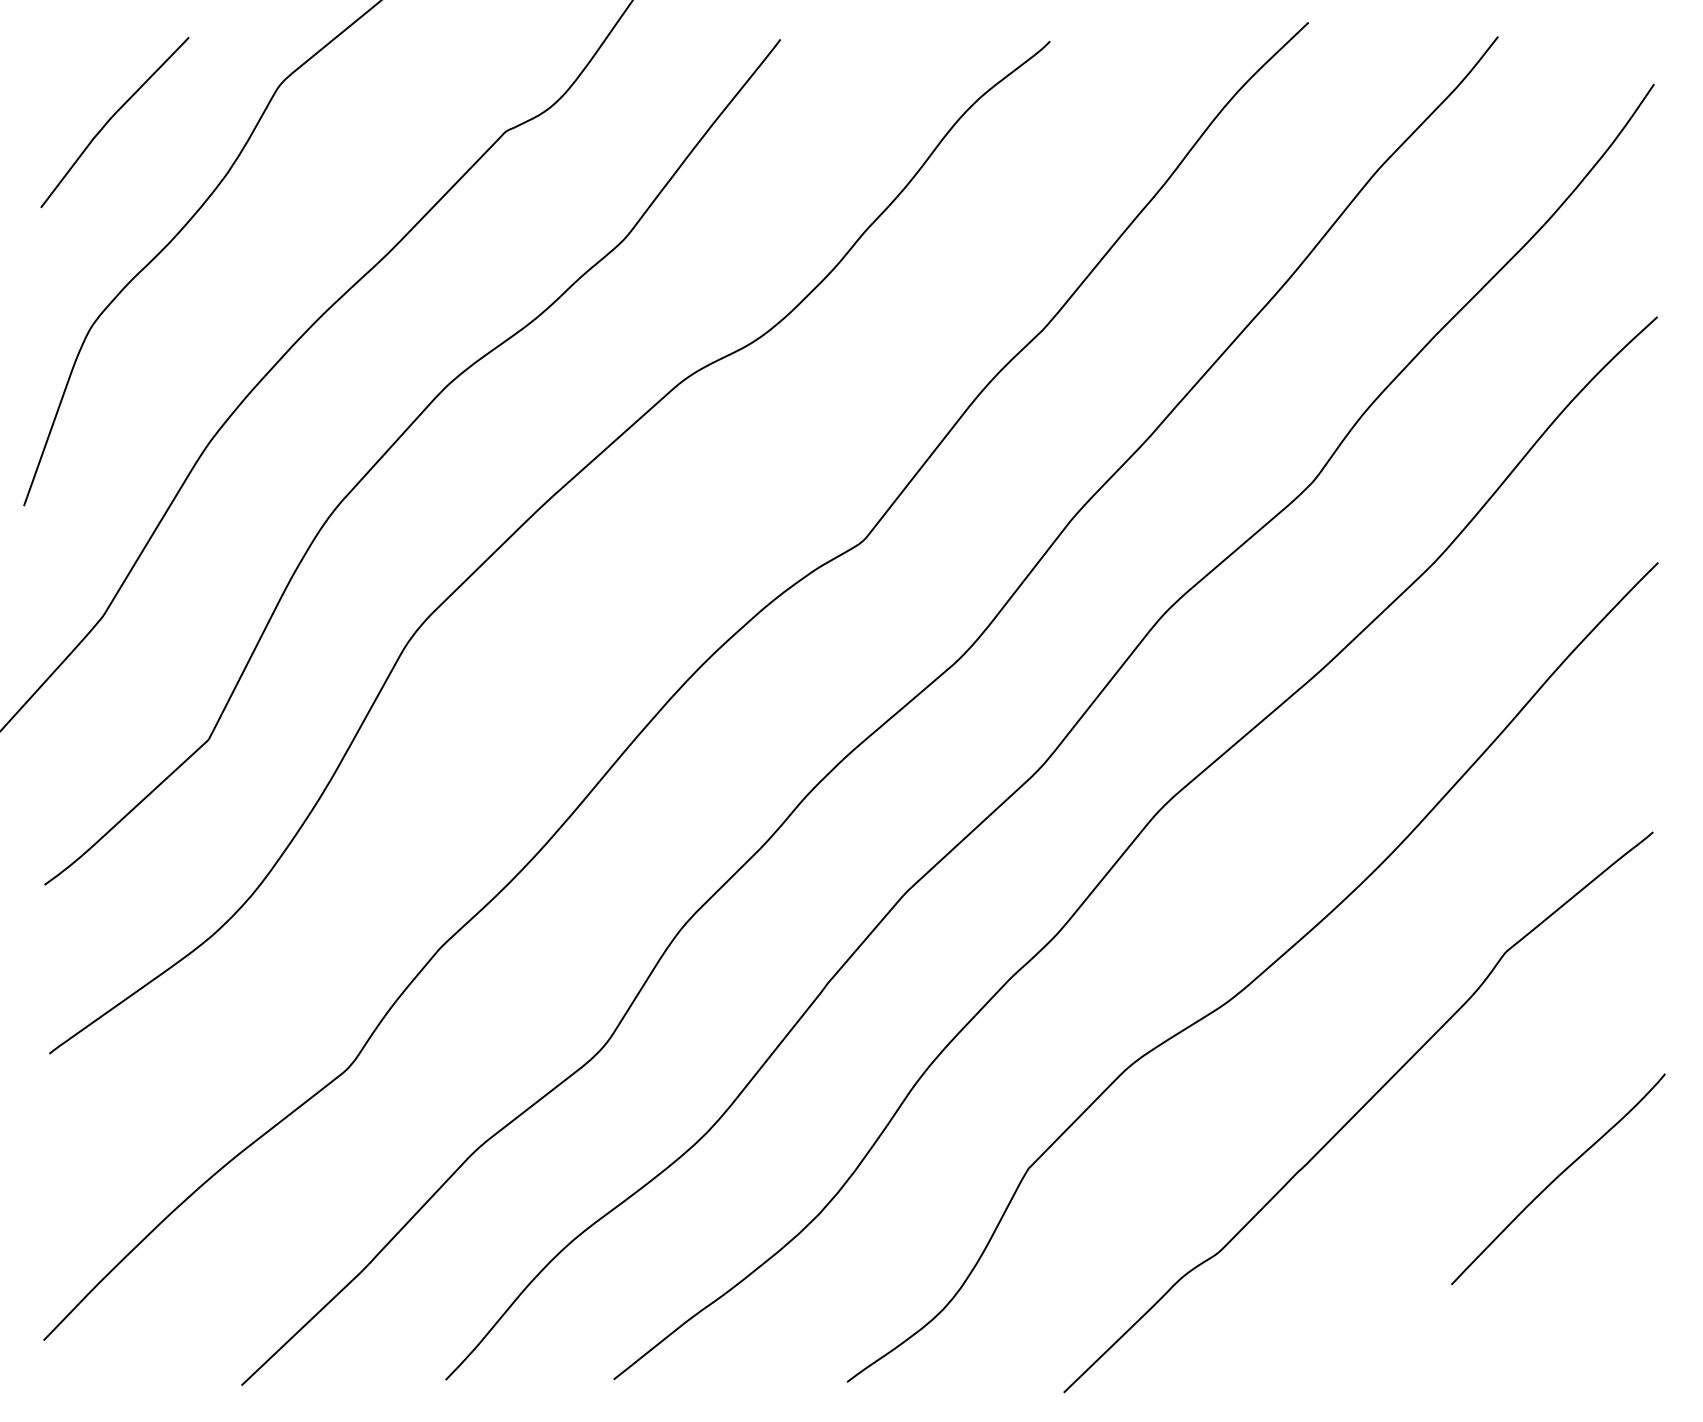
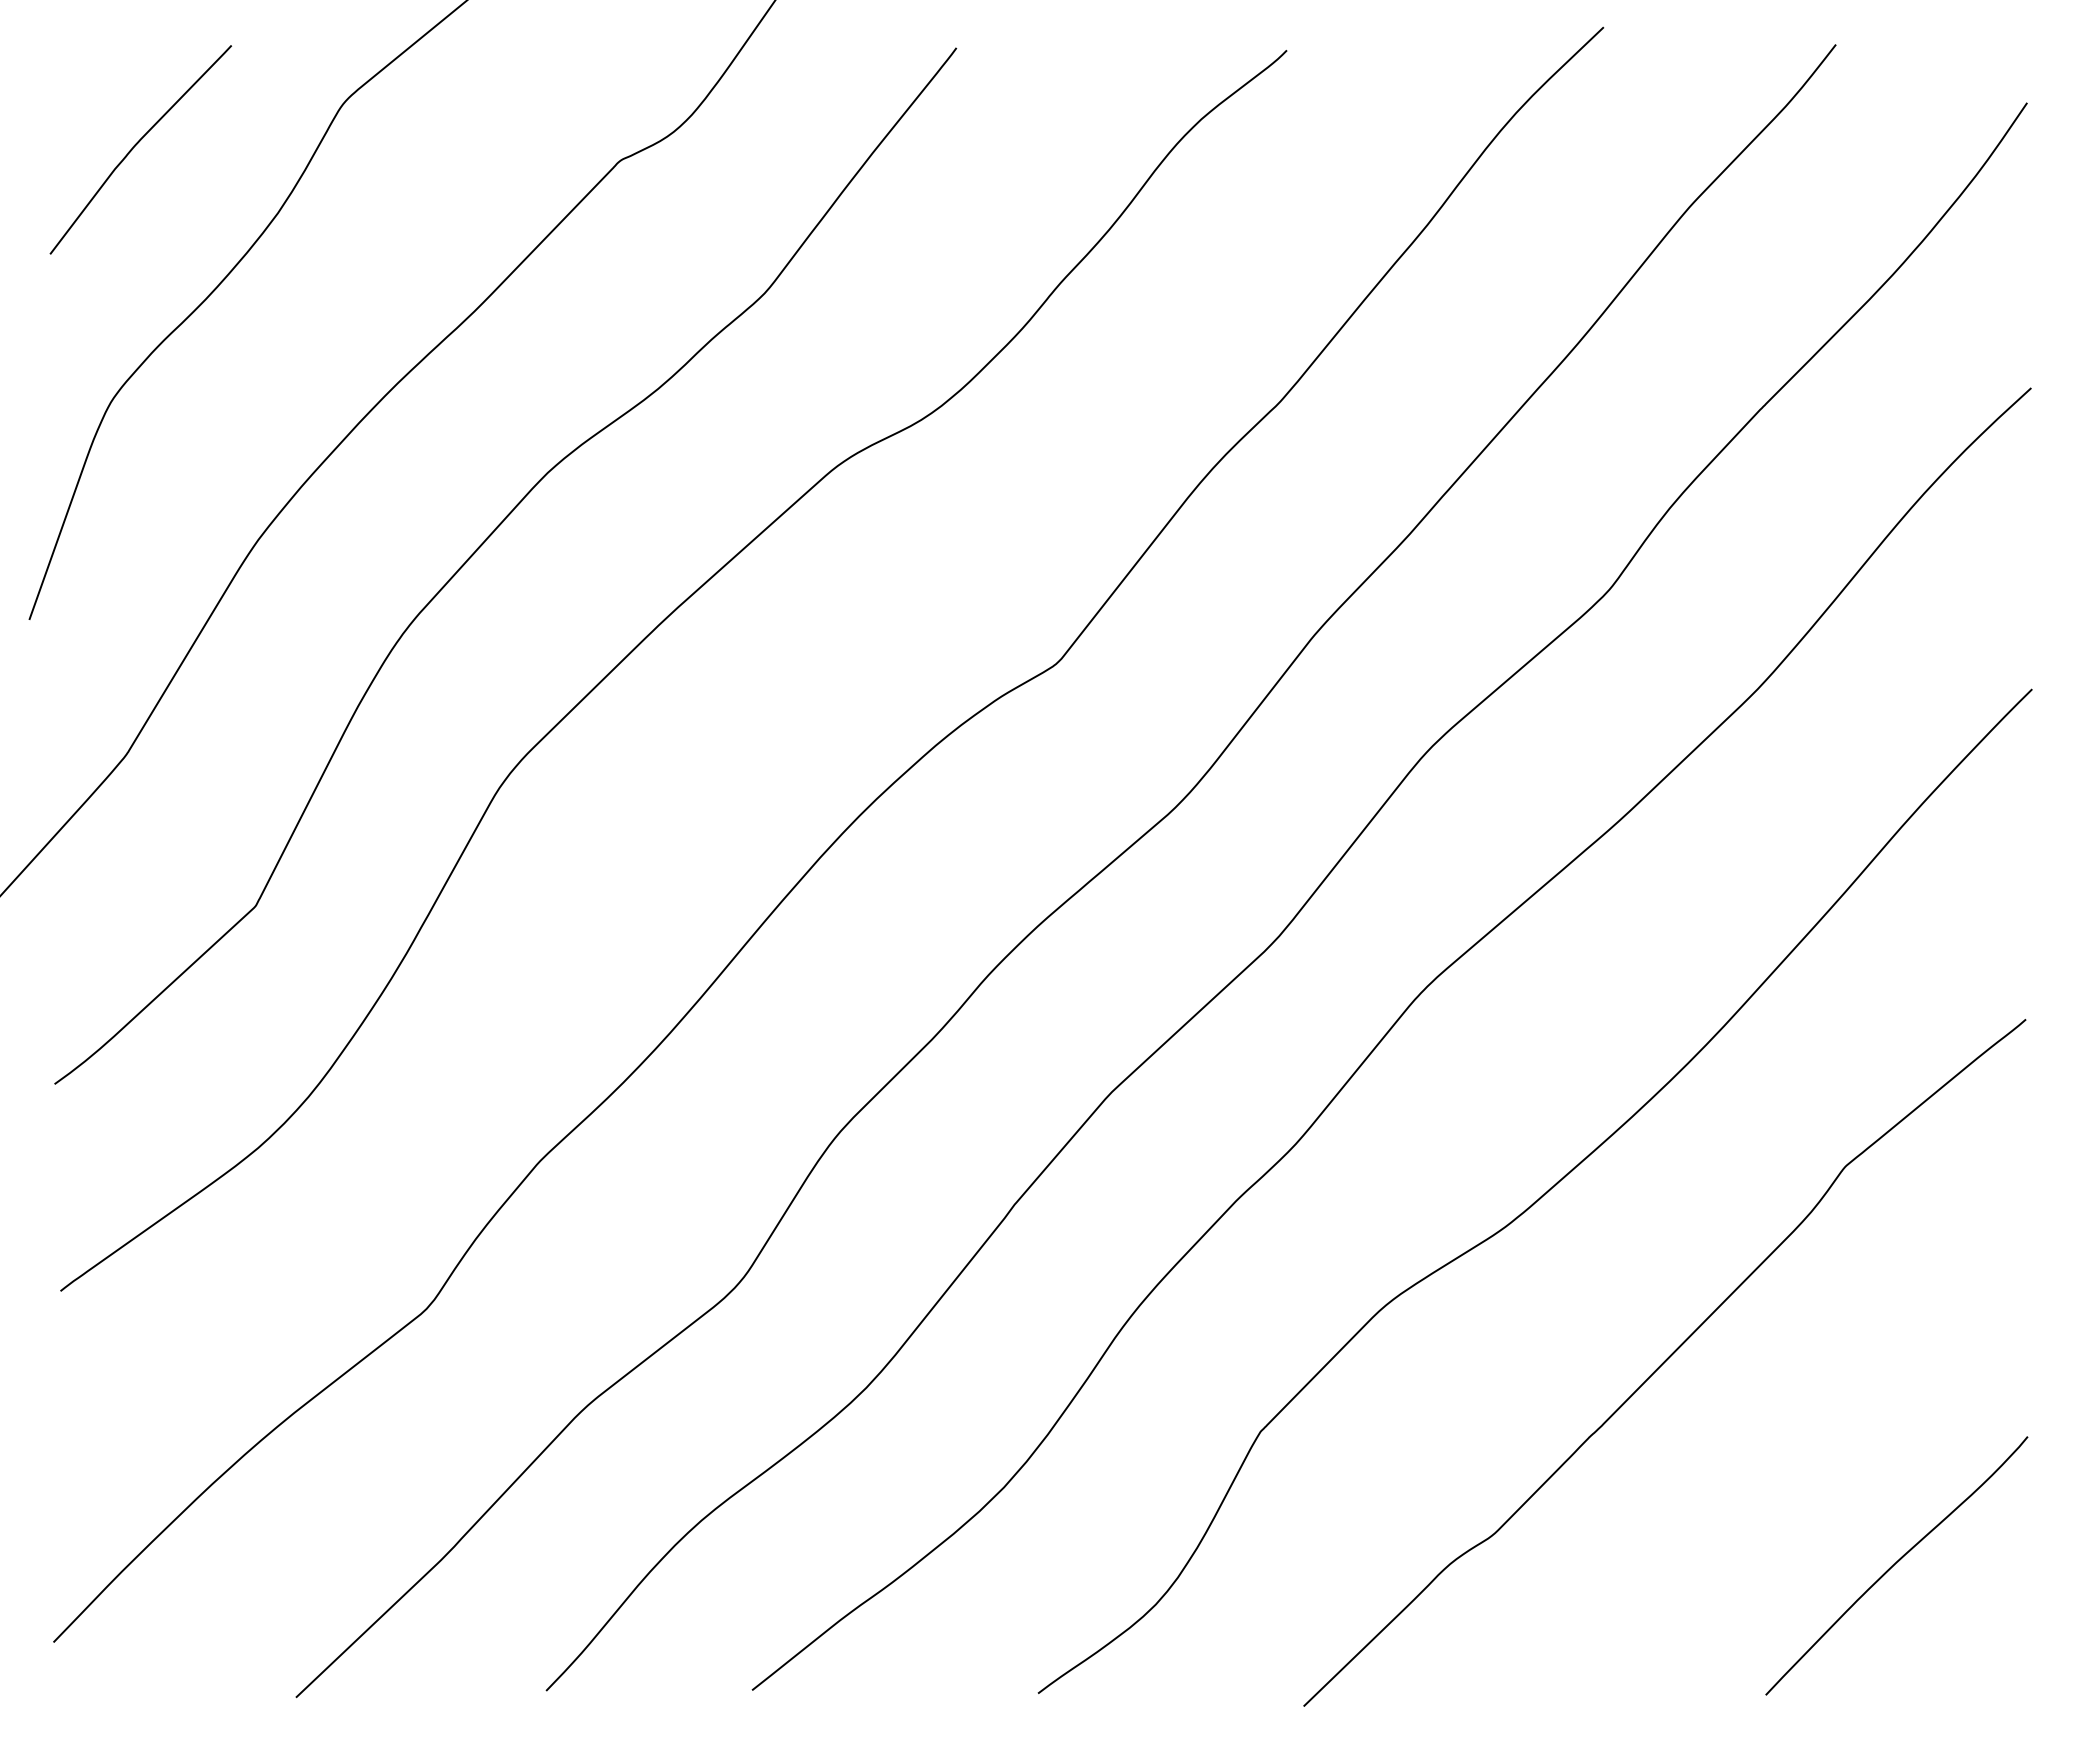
curve: (1557, 1178) -> (1895, 1564), moved

